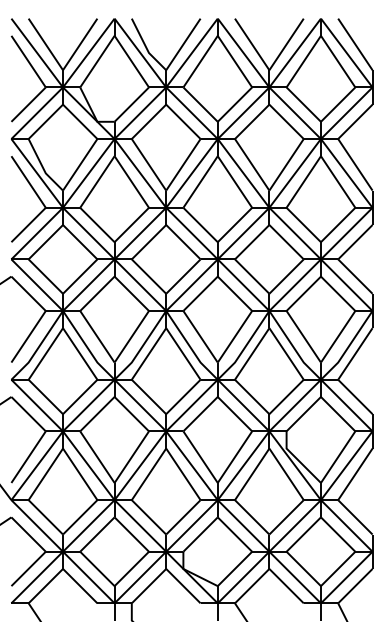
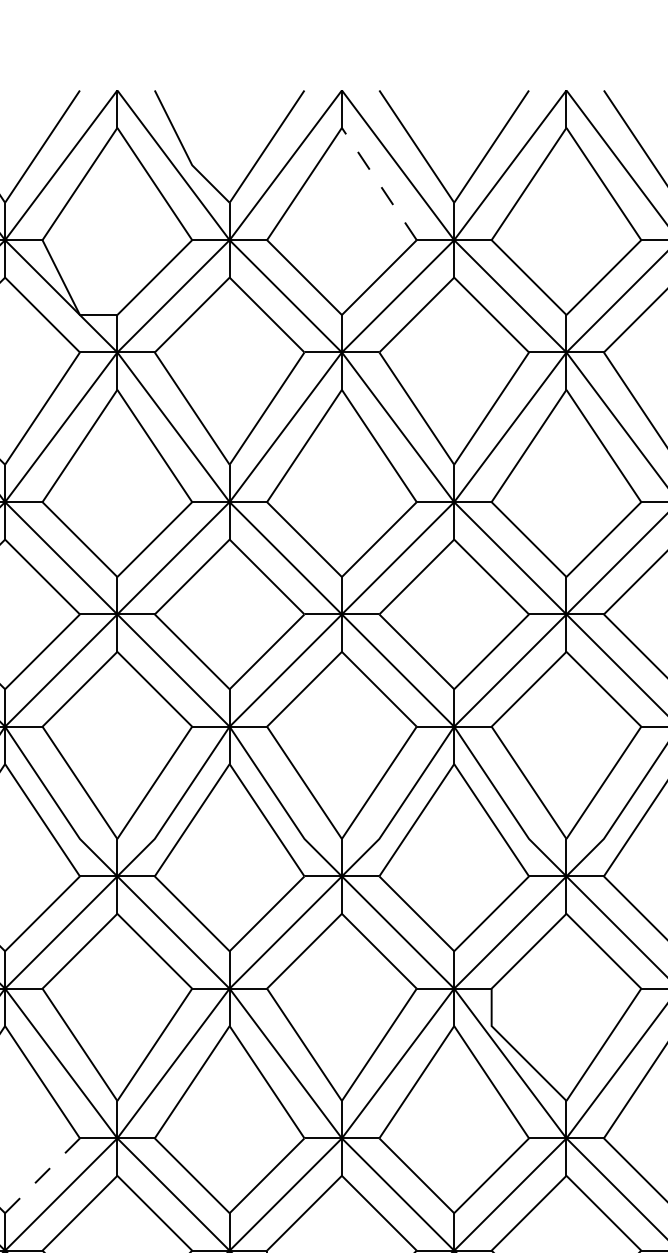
line: (234, 61) -> (378, 183), solid -> dashed
line: (80, 517) -> (43, 1176), solid -> dashed

